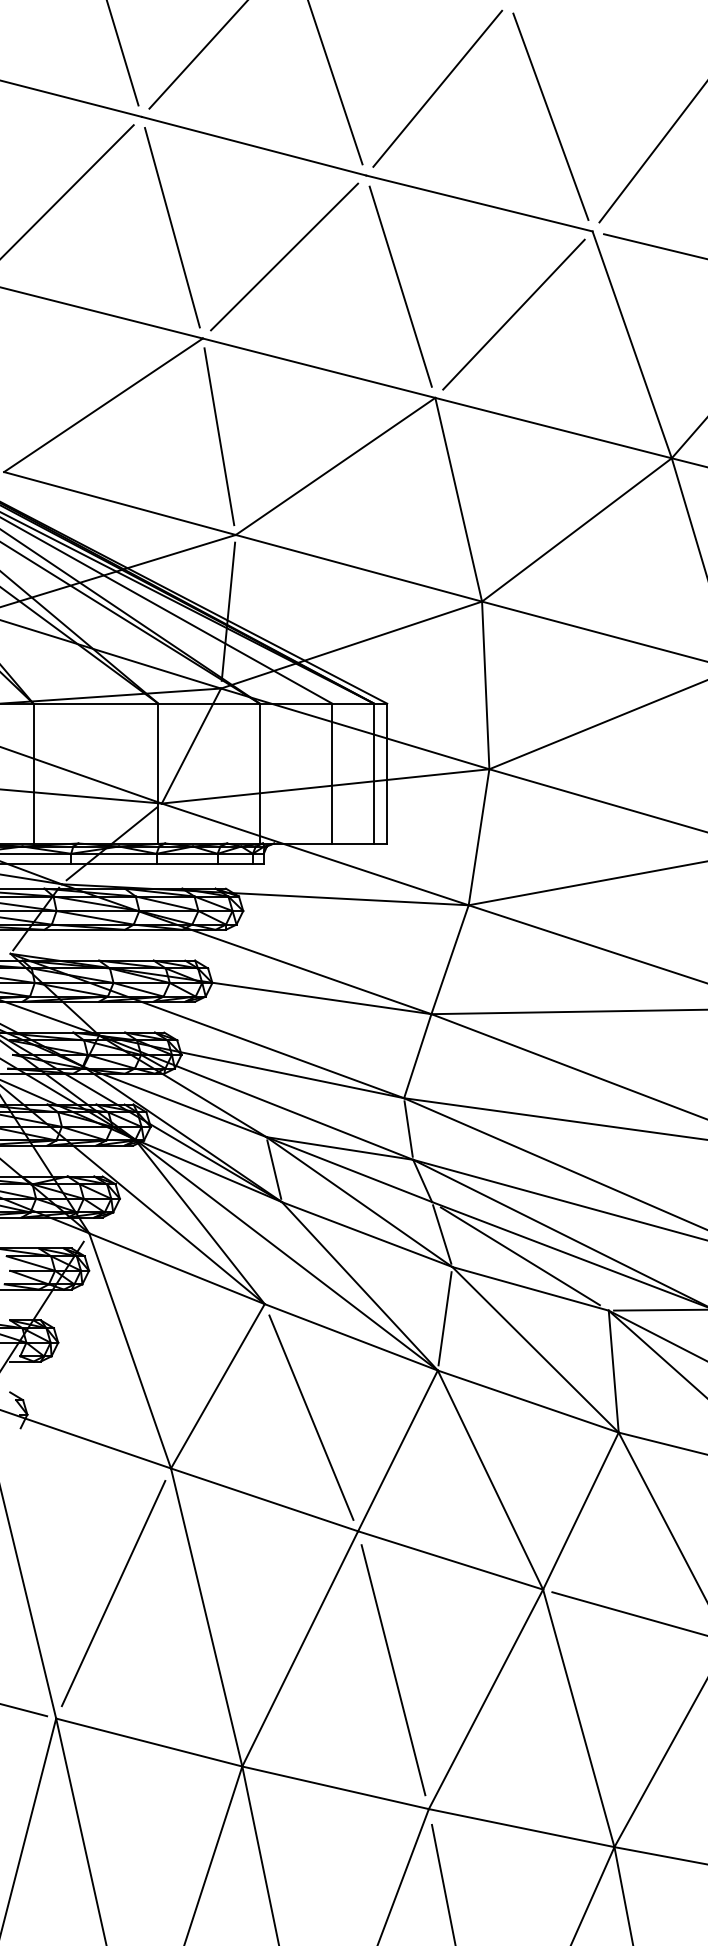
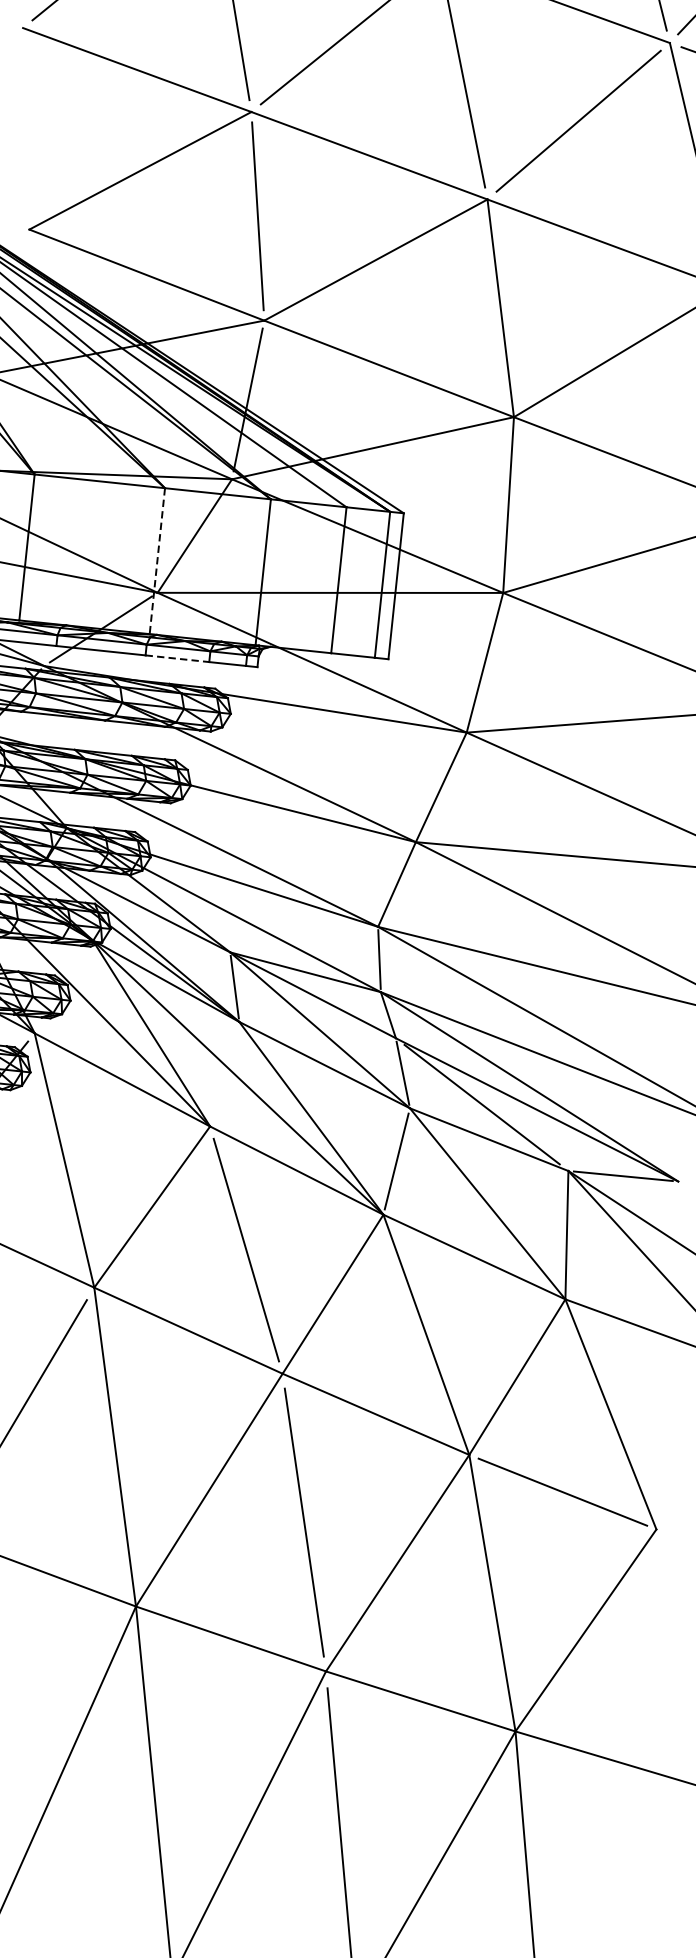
line: (158, 773) -> (157, 561), solid -> dashed
line: (187, 864) -> (177, 659), solid -> dashed

